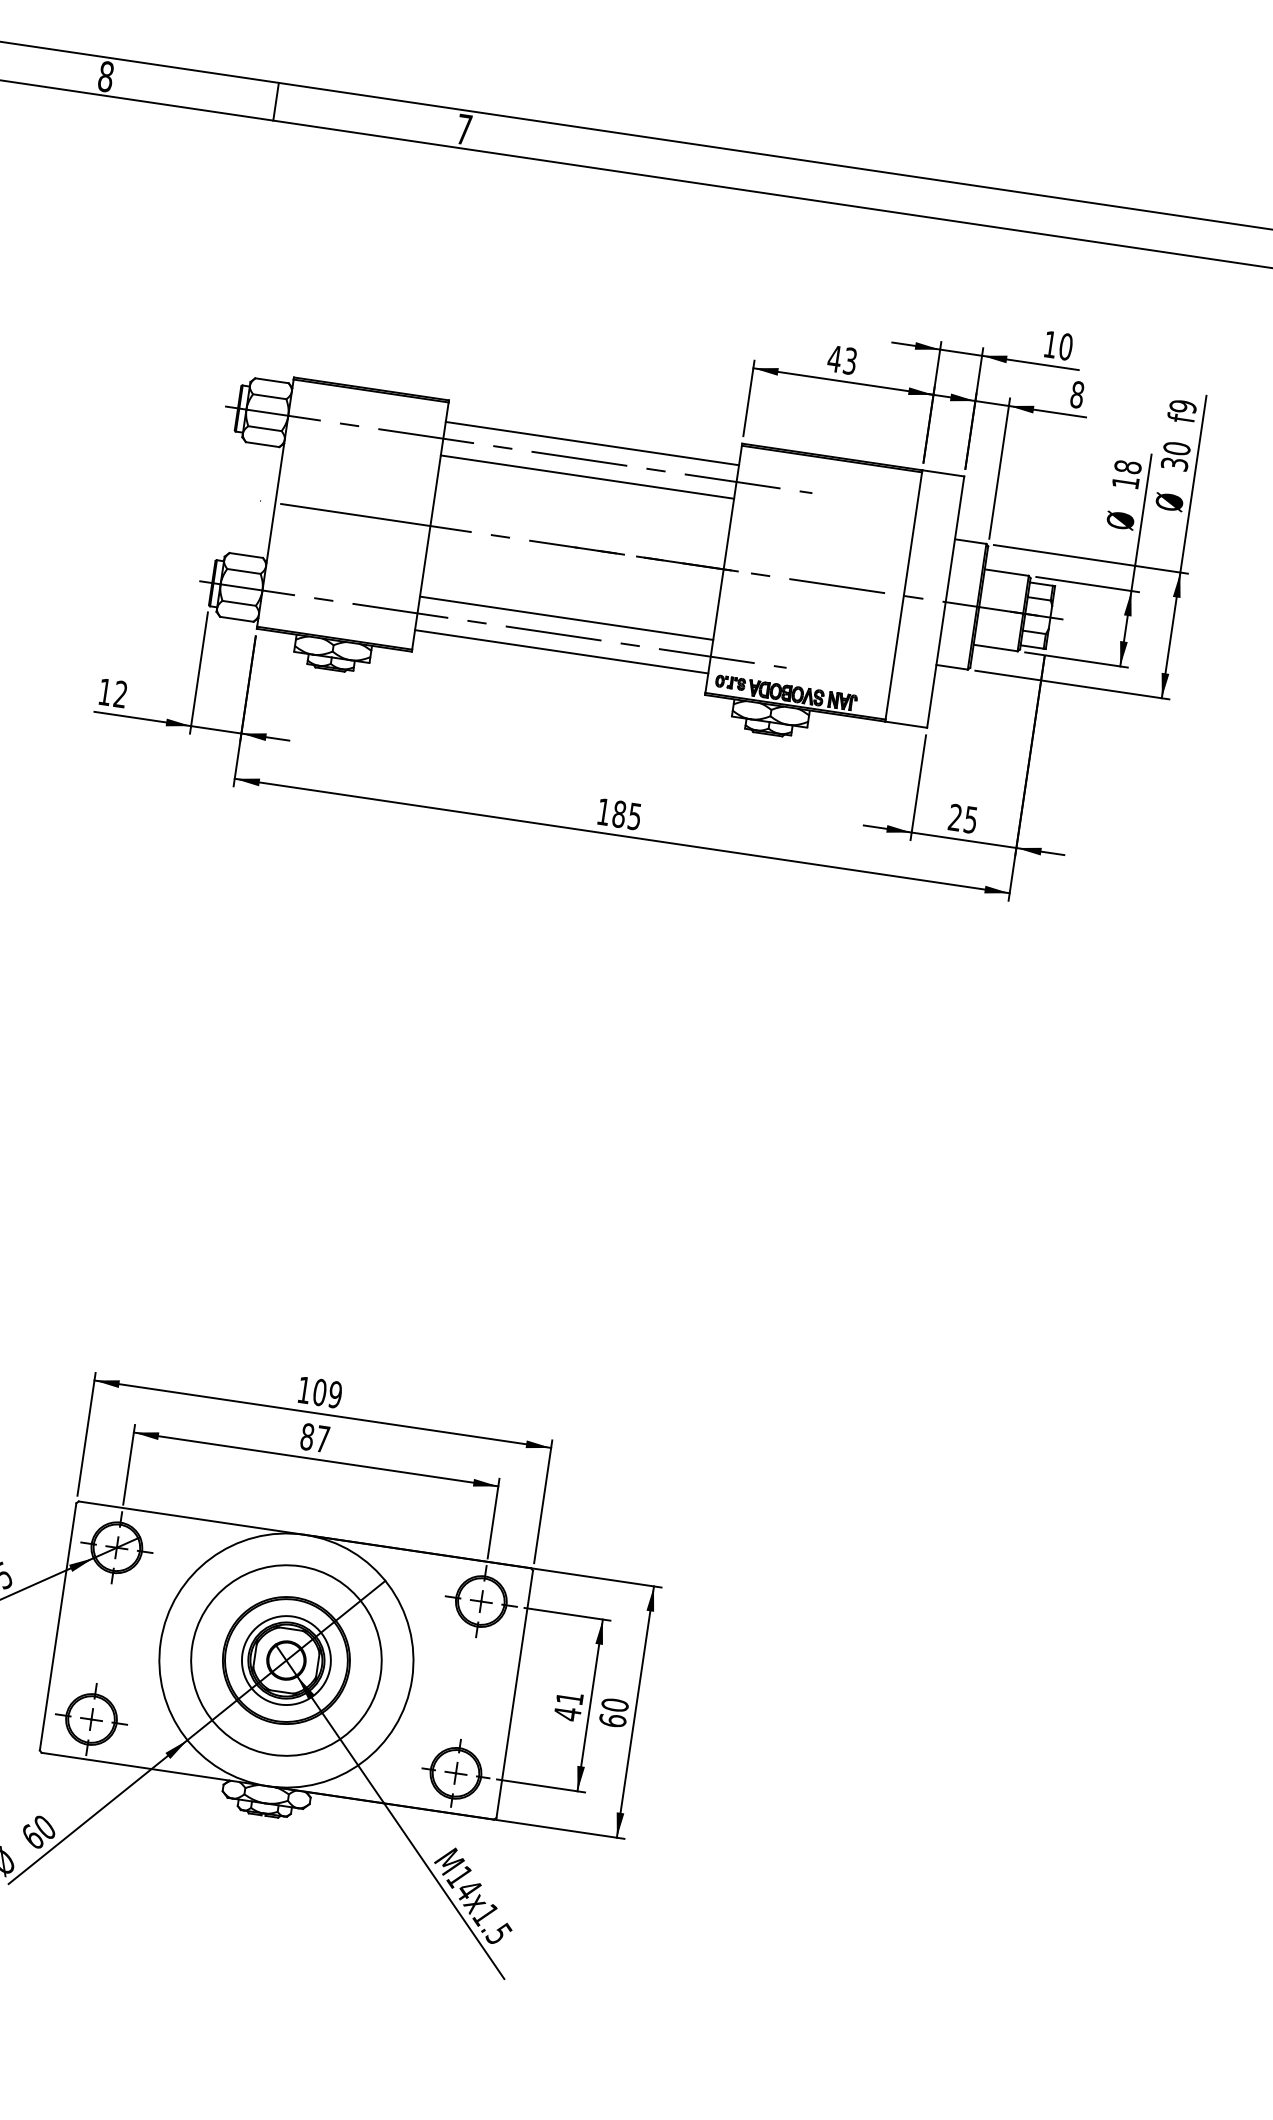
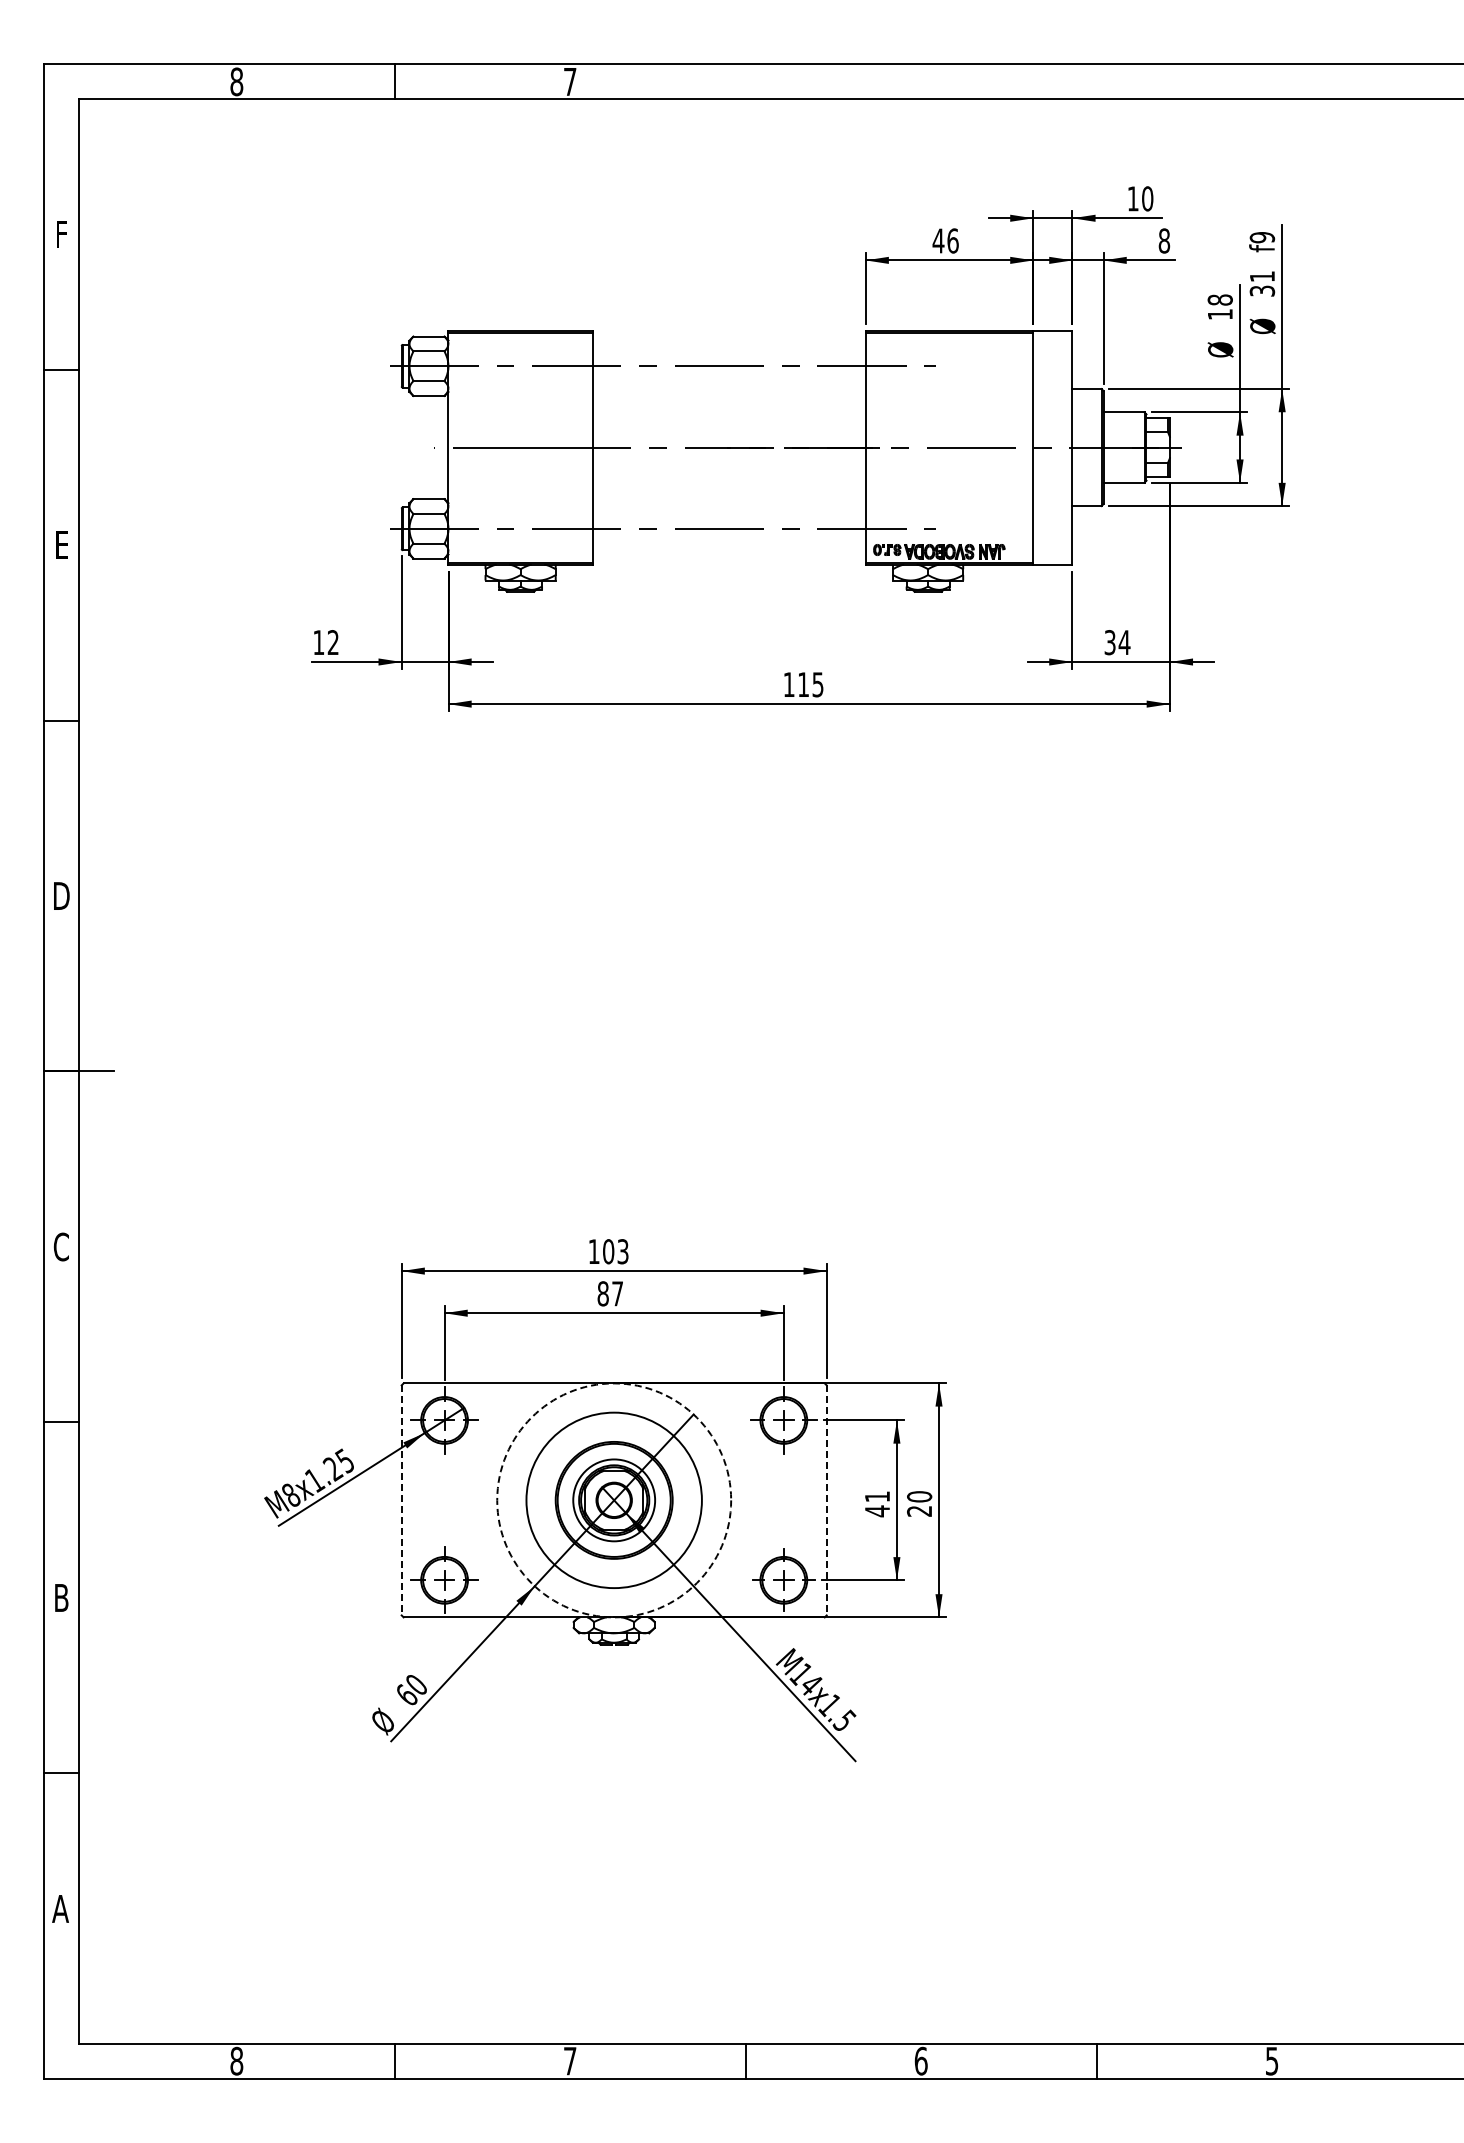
text: (849, 360) -> (952, 240), 43 -> 46
line: (591, 443) -> (728, 350), removed
text: (1177, 448) -> (1262, 276), 30 -> 31
line: (586, 476) -> (728, 381), removed
line: (565, 618) -> (728, 513), removed
line: (560, 651) -> (728, 544), removed
text: (619, 814) -> (803, 684), 185 -> 115
text: (963, 818) -> (1117, 642), 25 -> 34
text: (334, 1394) -> (622, 1251), 109 -> 103
line: (57, 1626) -> (401, 1500), solid -> dashed
circle: (286, 1660) -> (614, 1500), solid -> dashed
line: (514, 1694) -> (826, 1500), solid -> dashed
text: (612, 1719) -> (919, 1510), 60 -> 20

